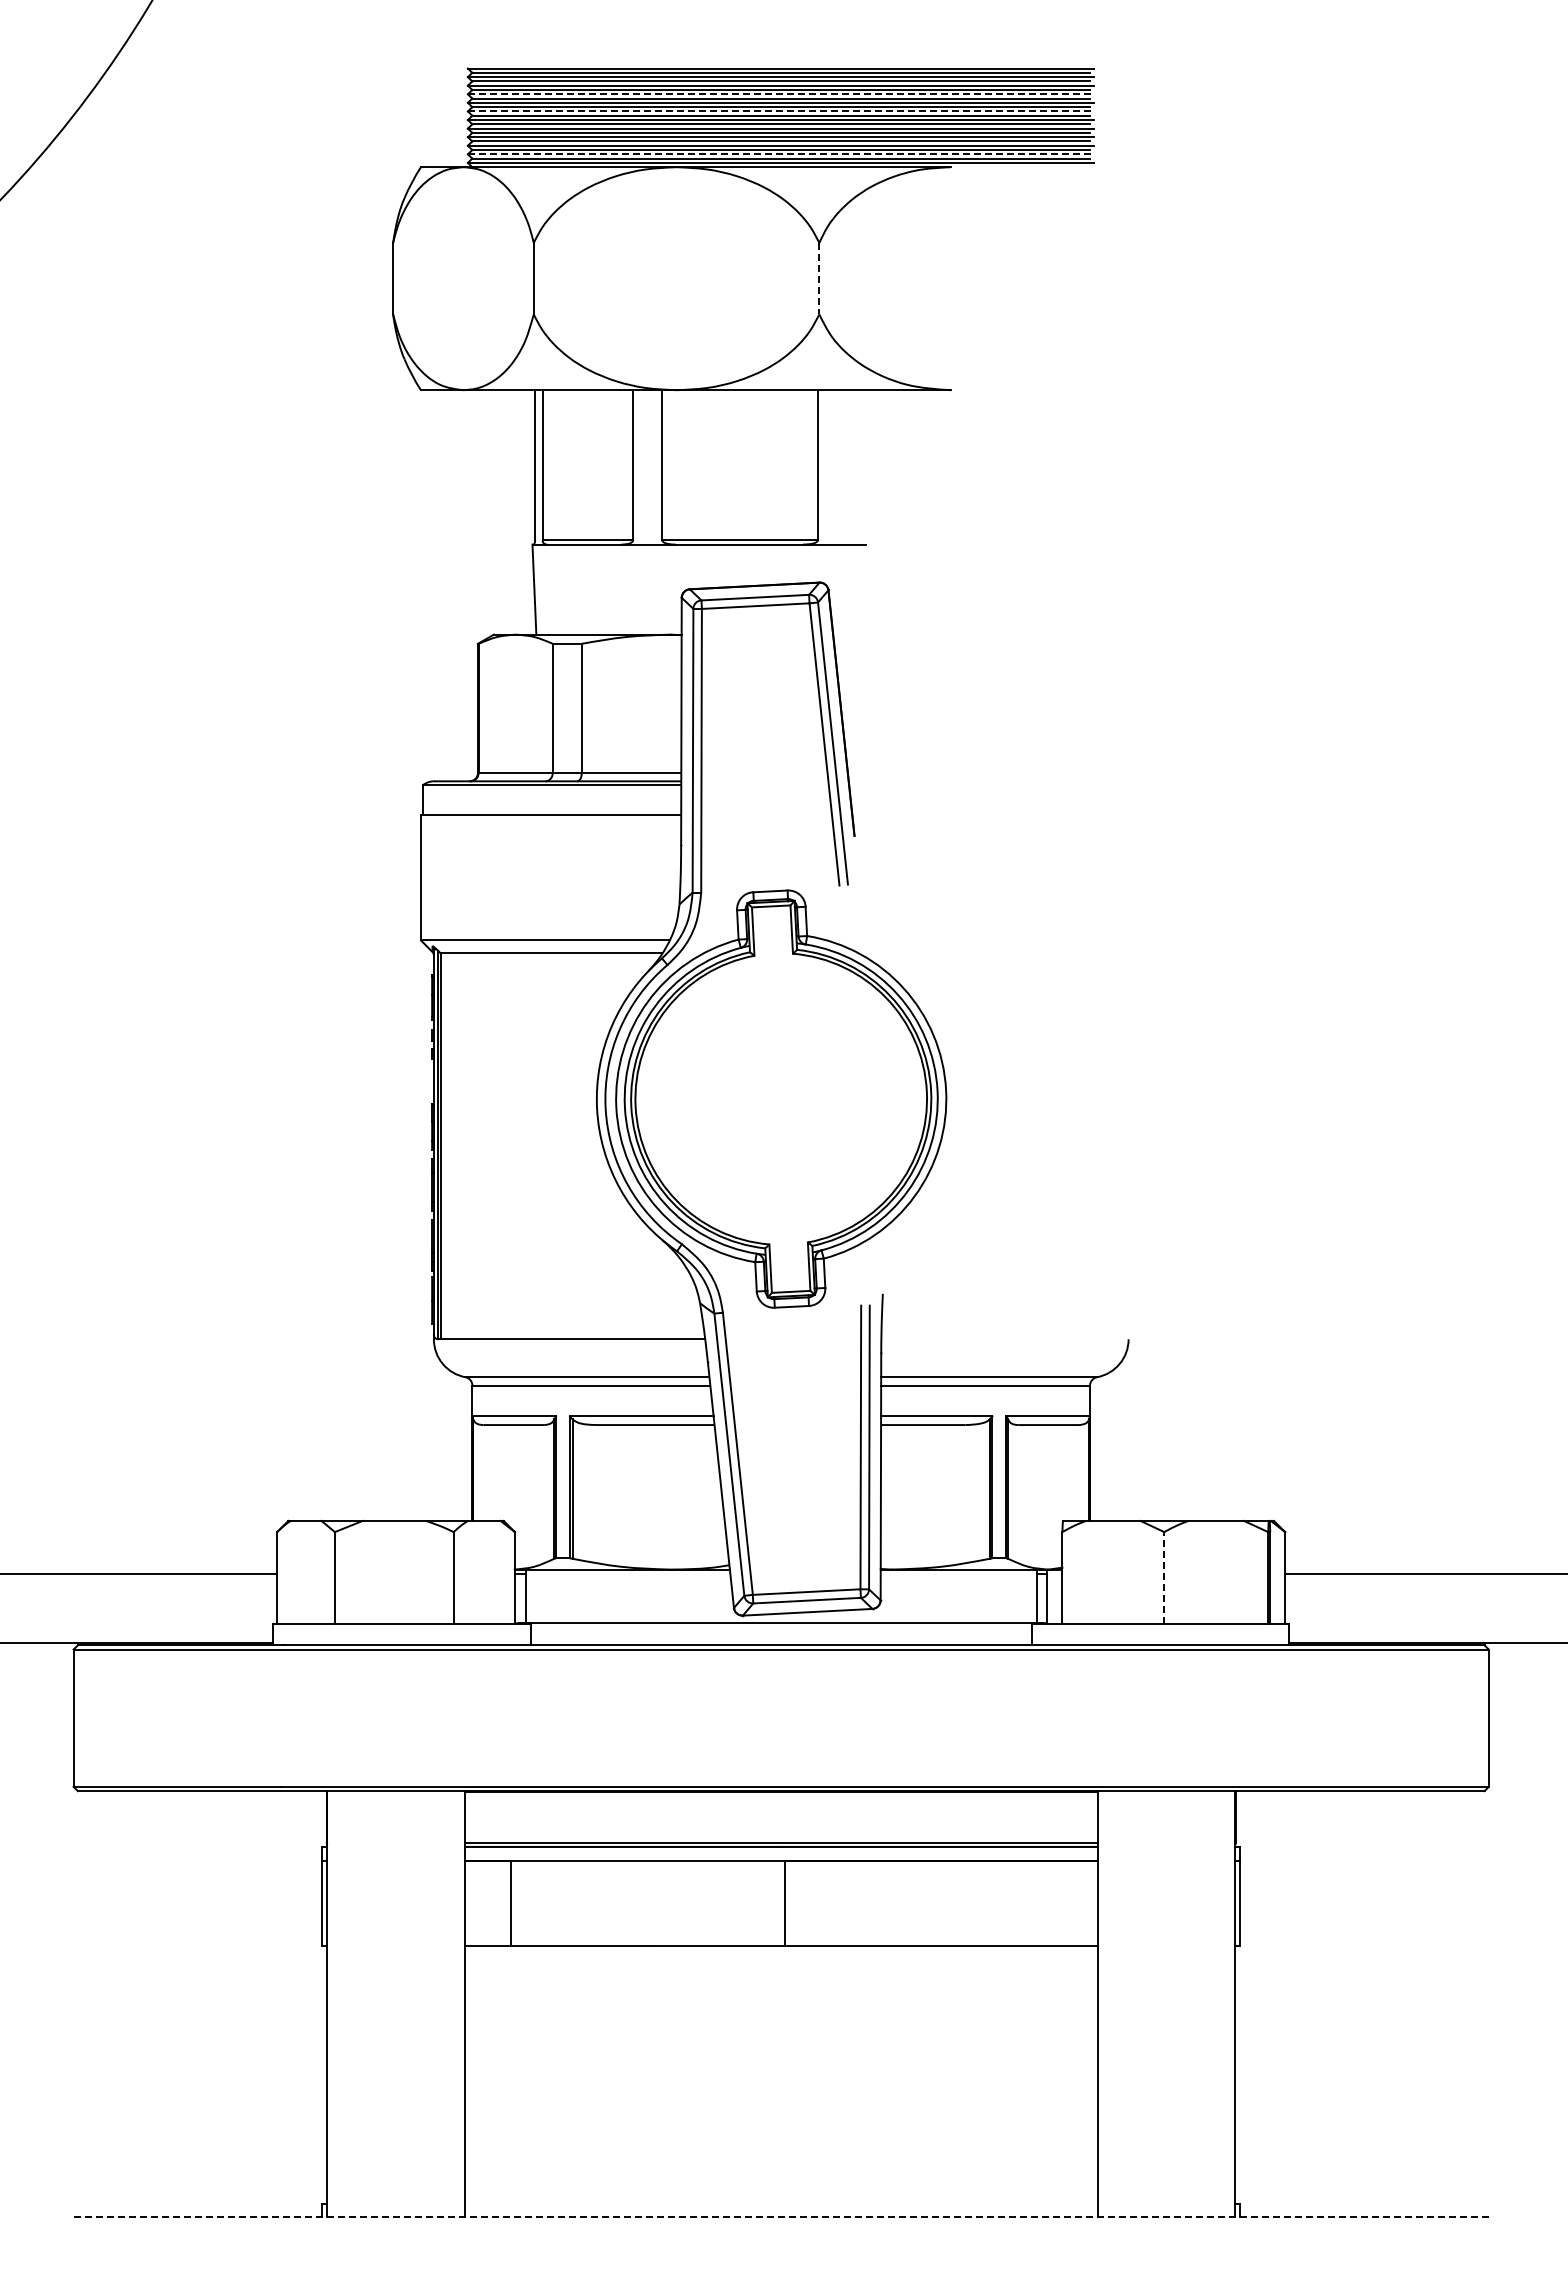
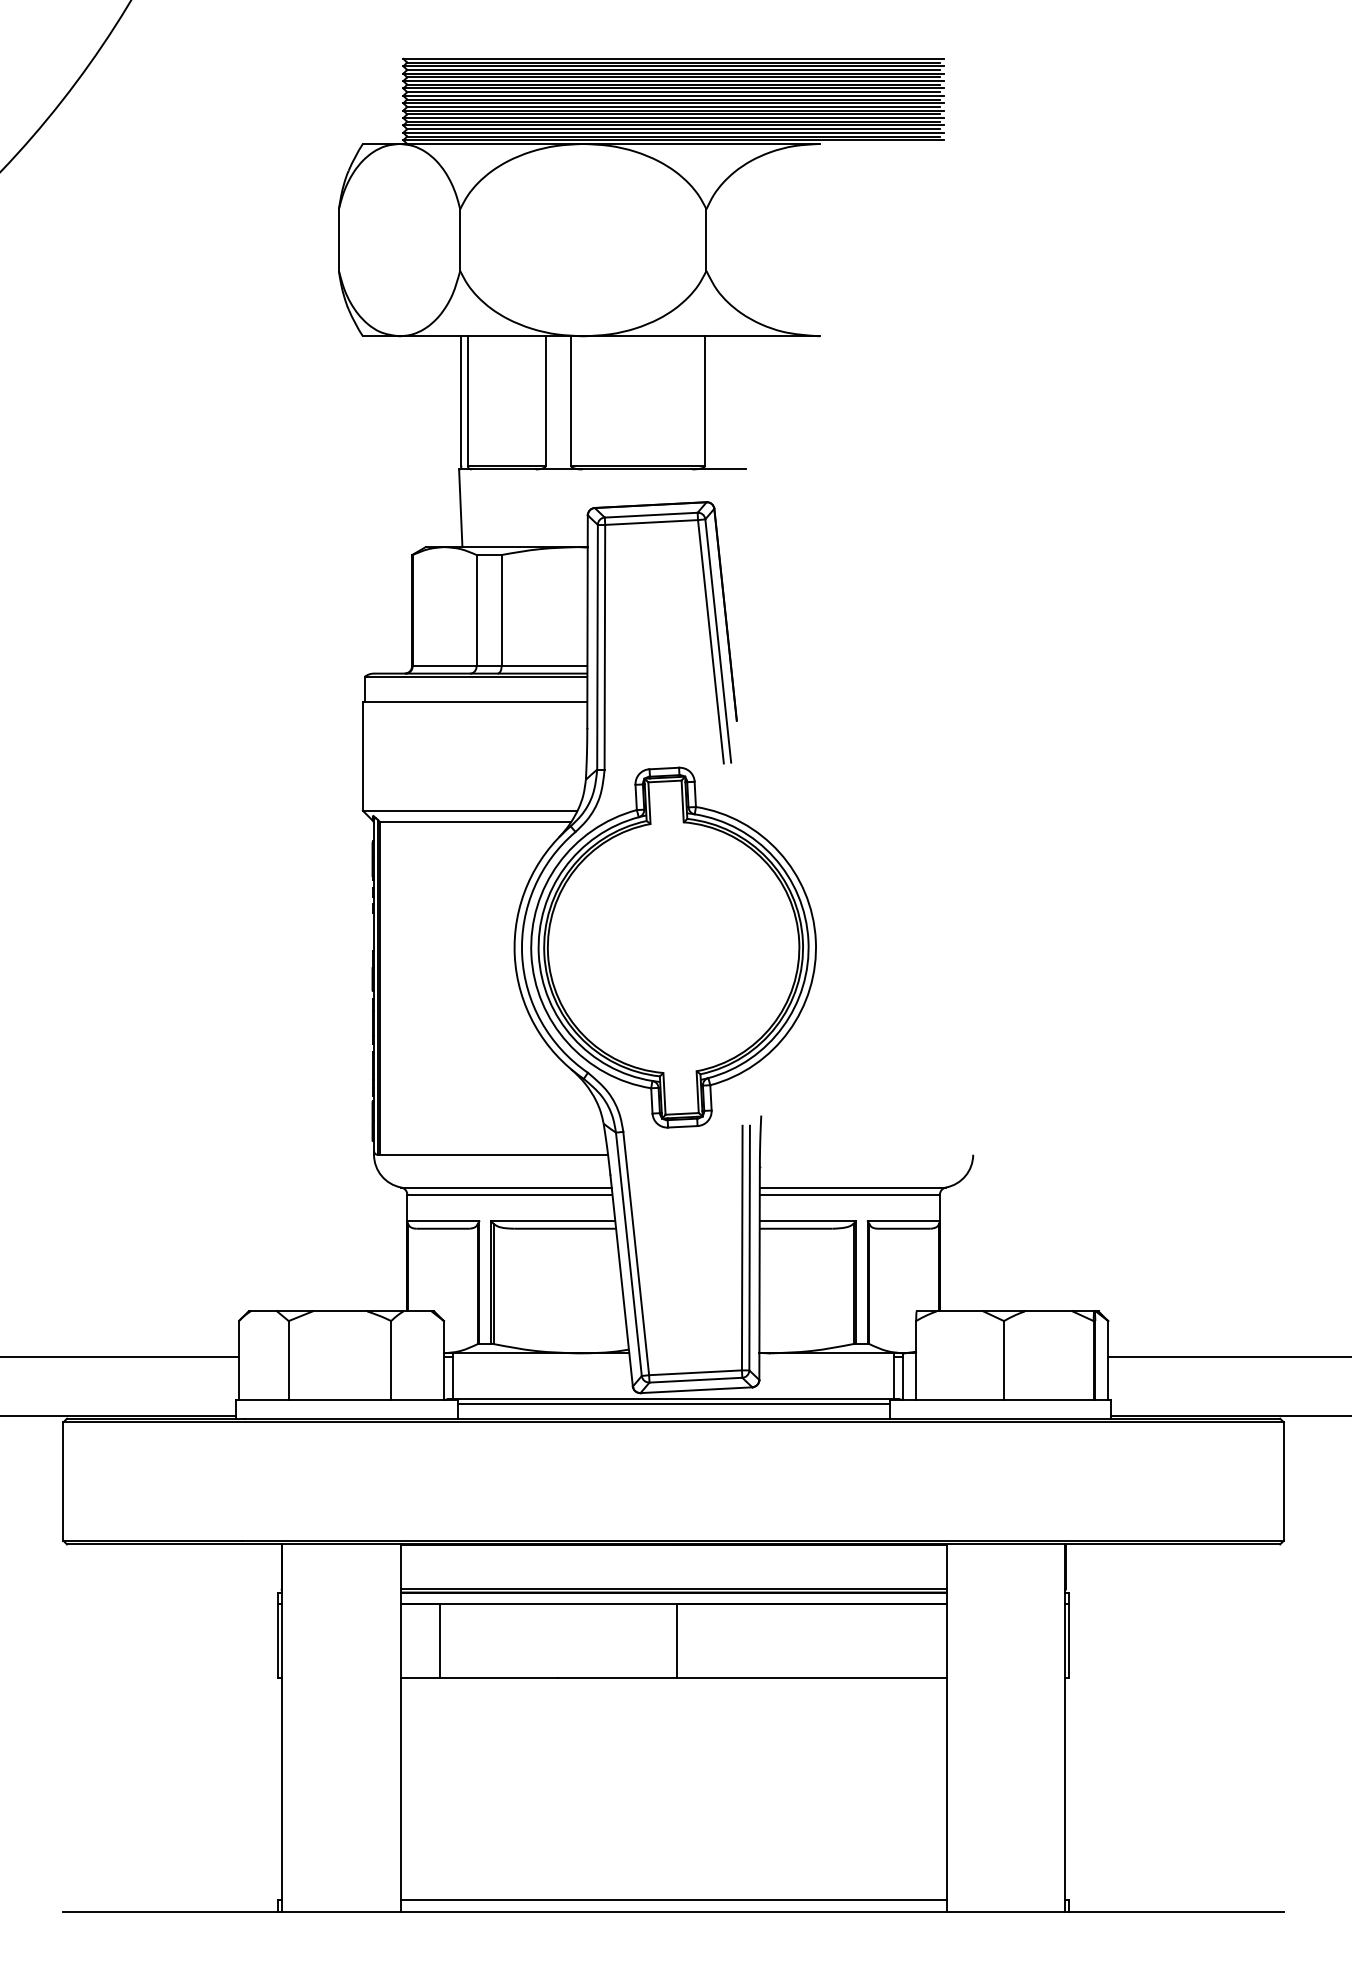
line: (781, 94) -> (673, 81), dashed -> solid
line: (781, 111) -> (673, 95), dashed -> solid
line: (781, 154) -> (673, 133), dashed -> solid
line: (819, 278) -> (706, 239), dashed -> solid
line: (1164, 1577) -> (1004, 1360), dashed -> solid
line: (780, 1628) -> (672, 1404), added
line: (780, 2203) -> (672, 1900), added
line: (781, 2217) -> (673, 1912), dashed -> solid

